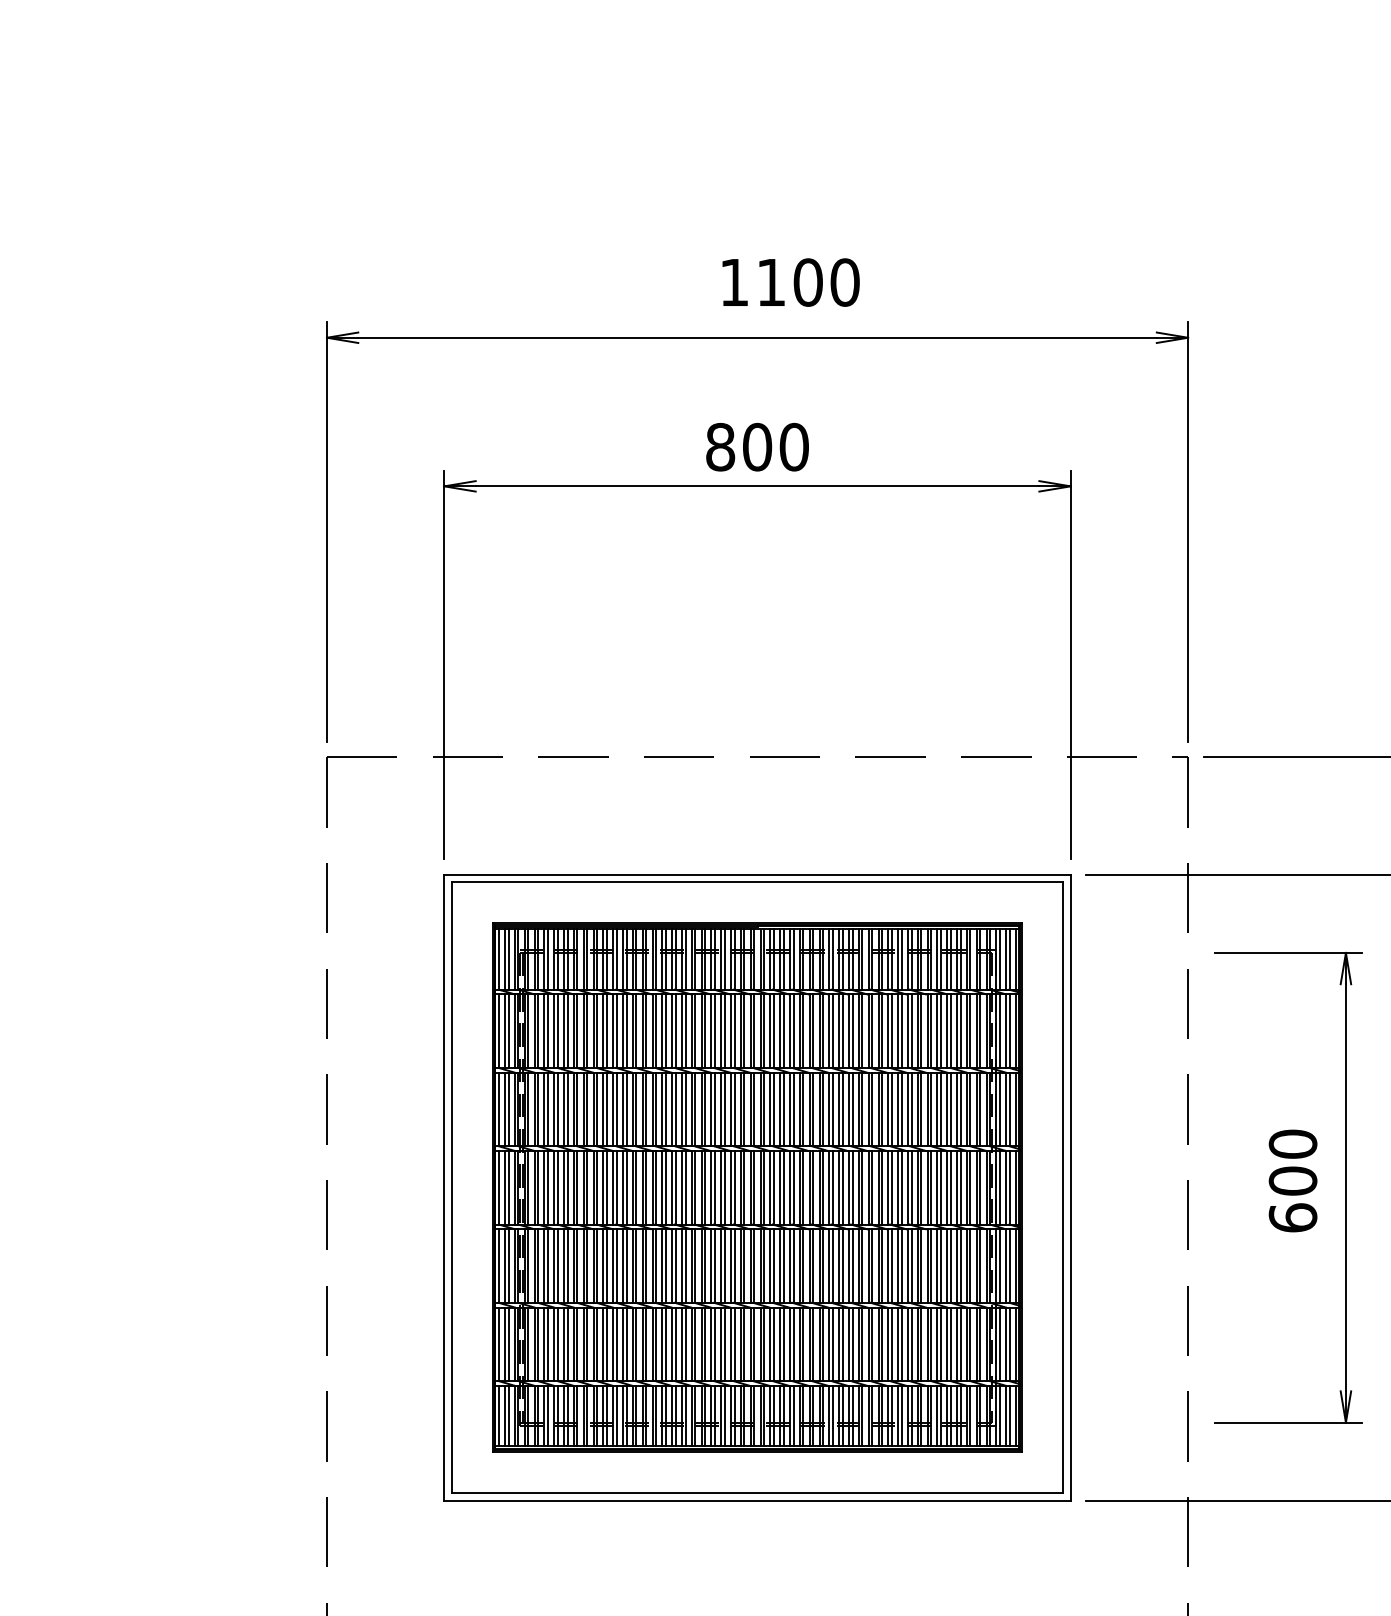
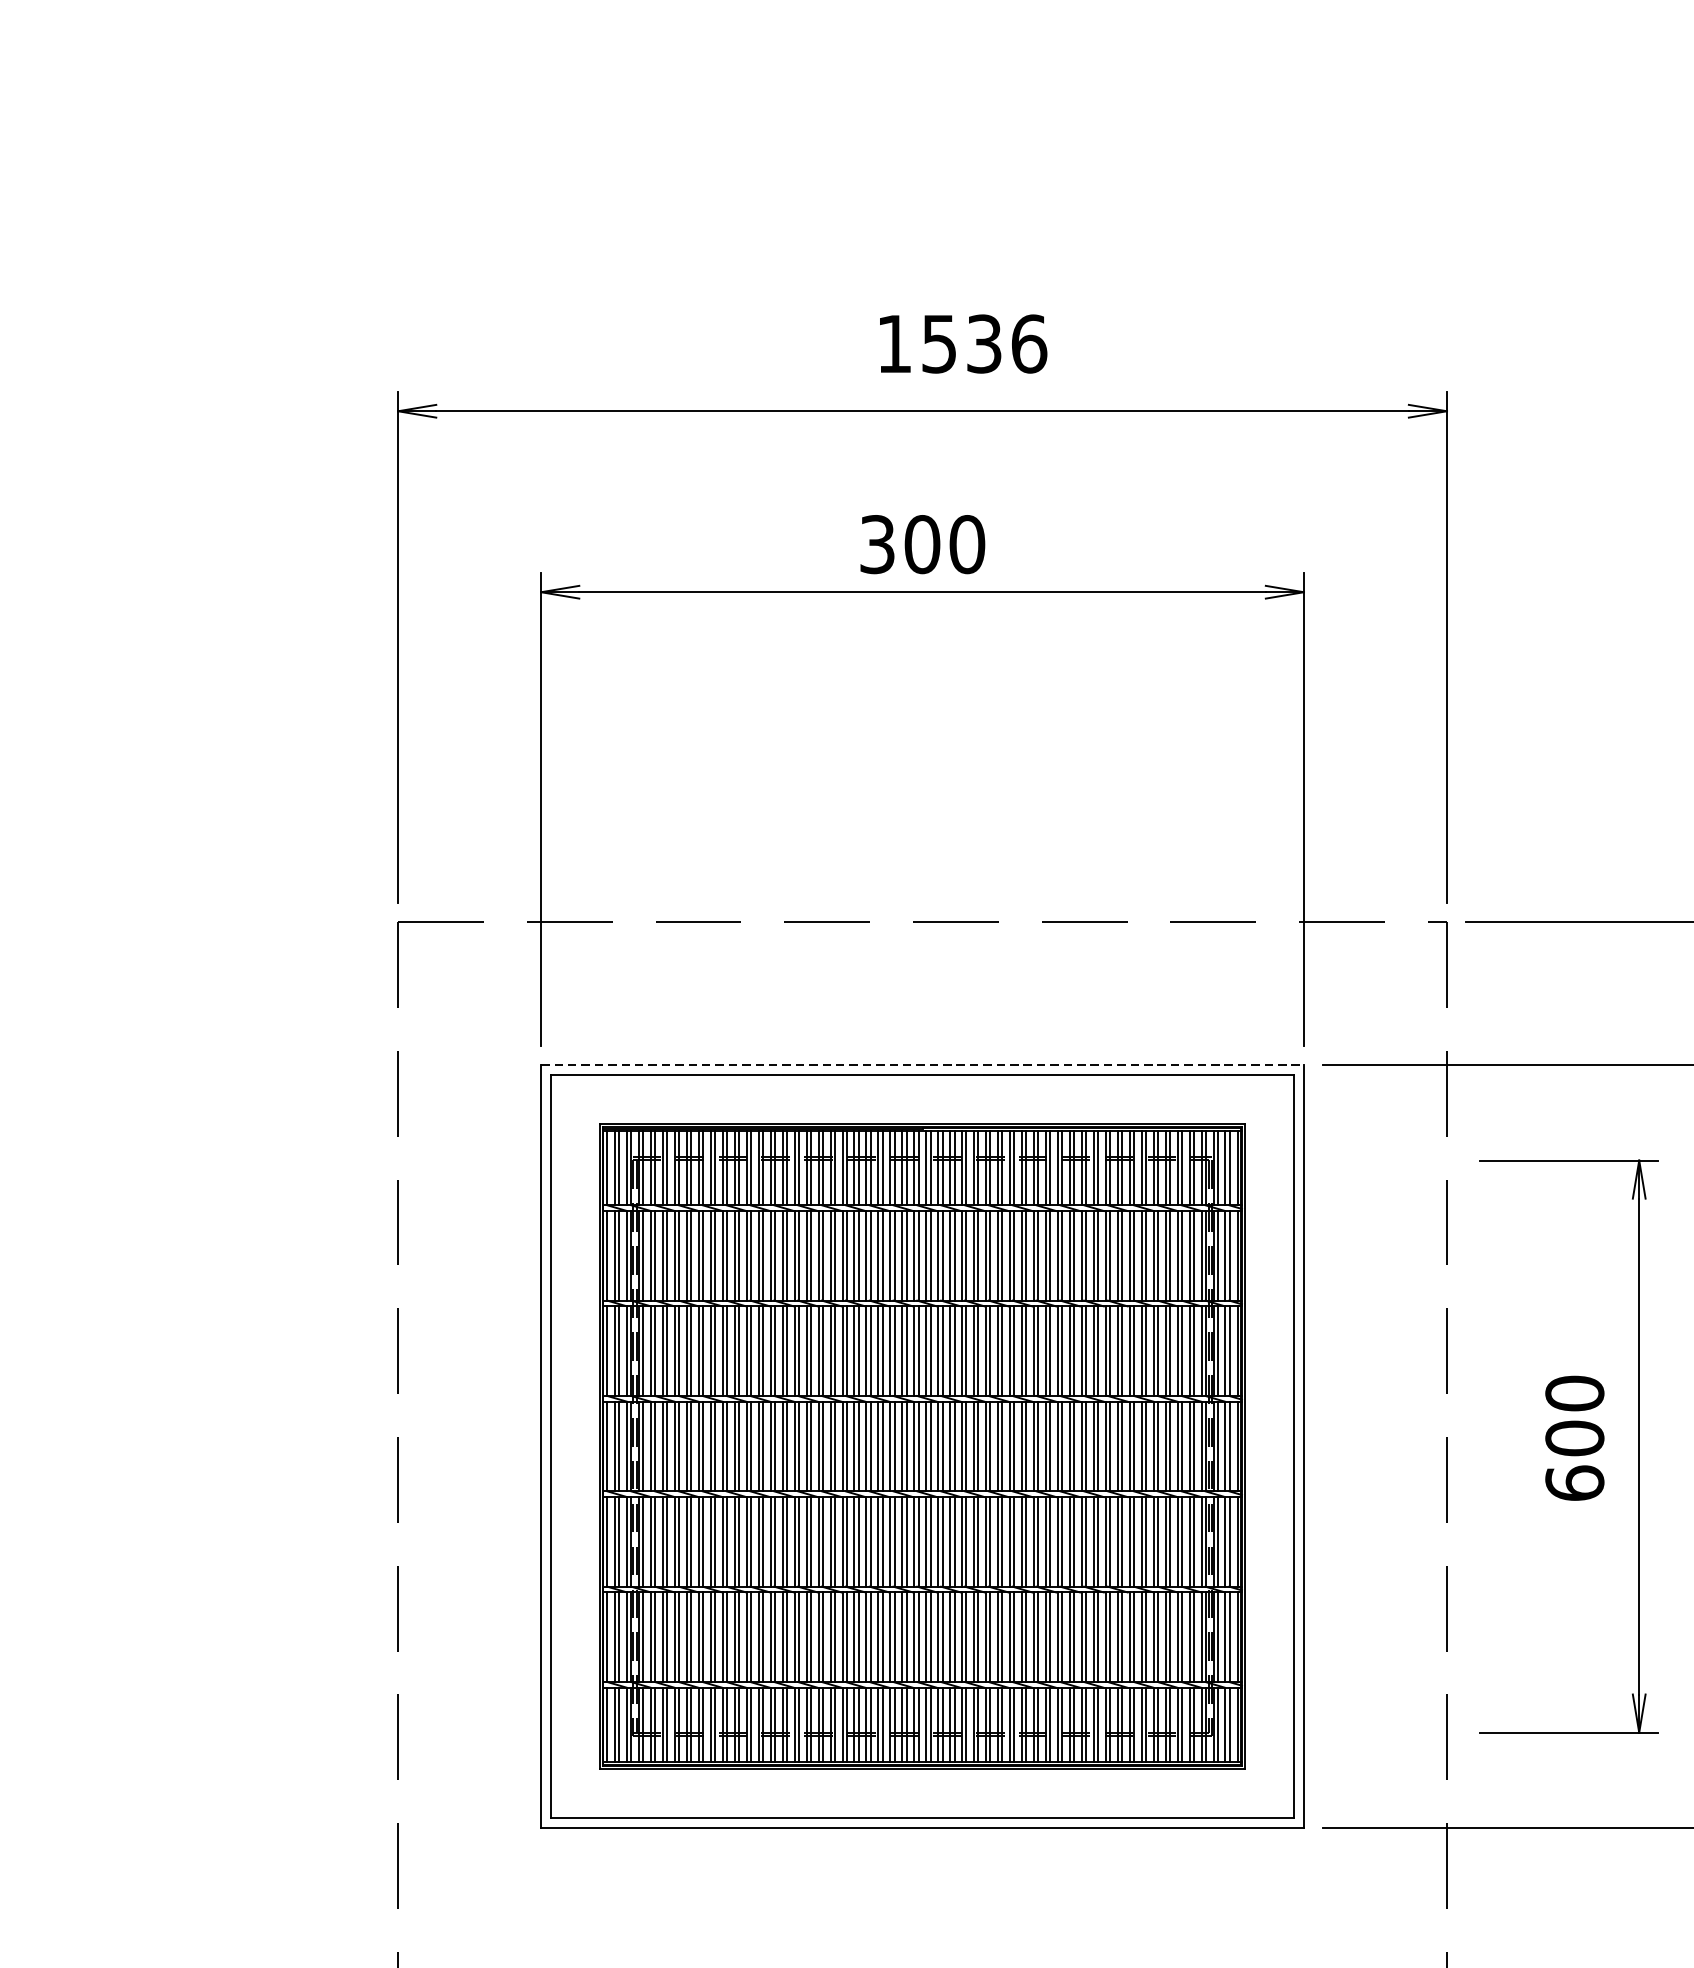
text: (808, 282) -> (984, 343), 1100 -> 1536
text: (720, 447) -> (877, 544), 800 -> 300
line: (758, 874) -> (923, 1064), solid -> dashed

